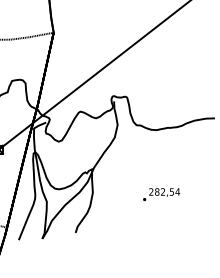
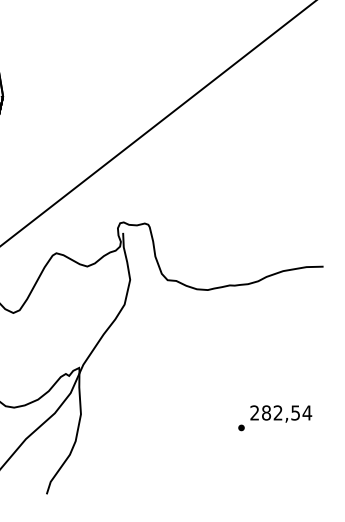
text: (161, 194) -> (274, 417), moved

